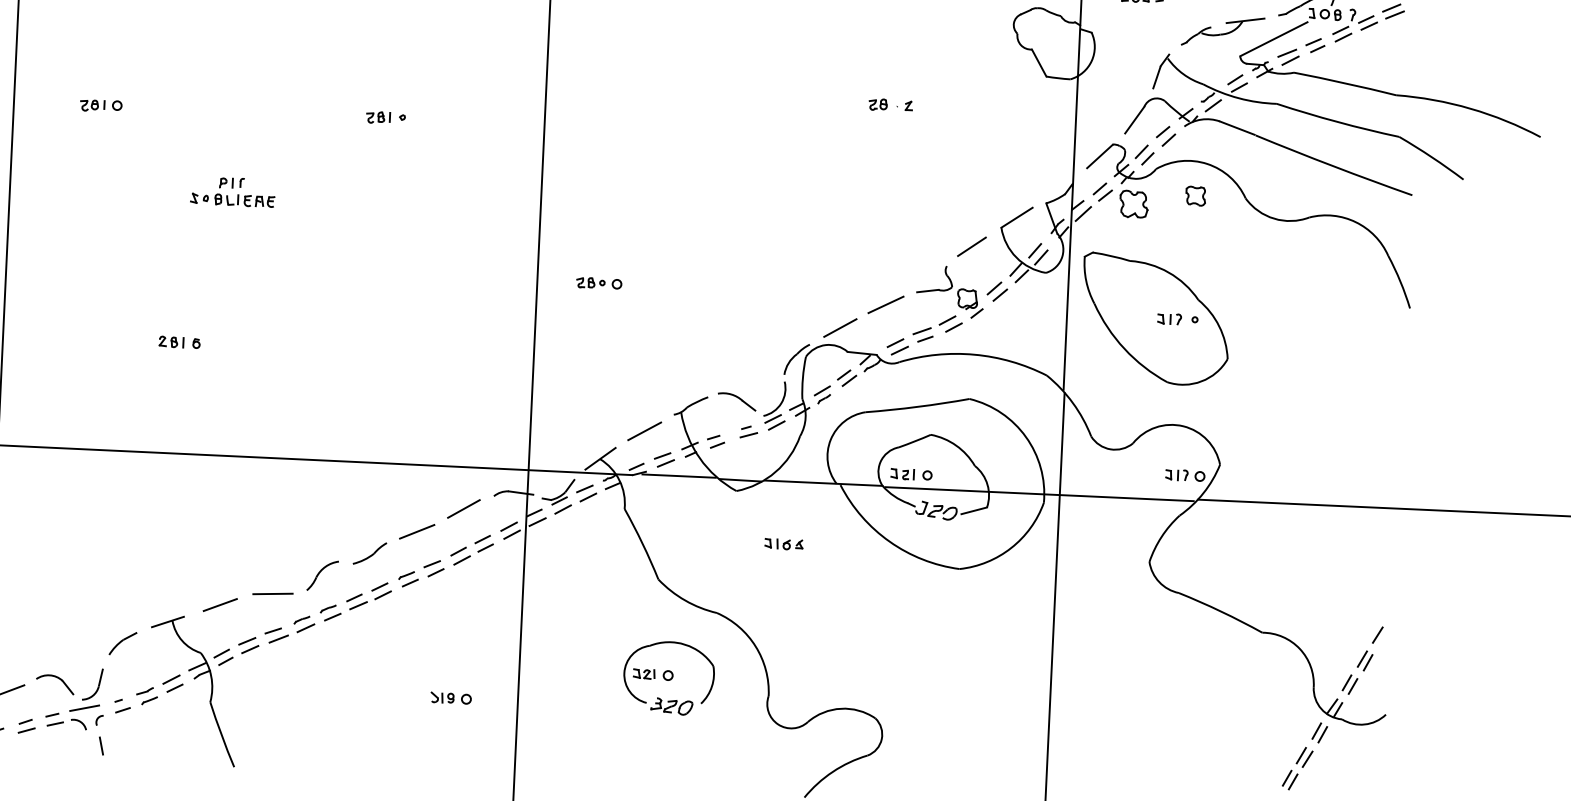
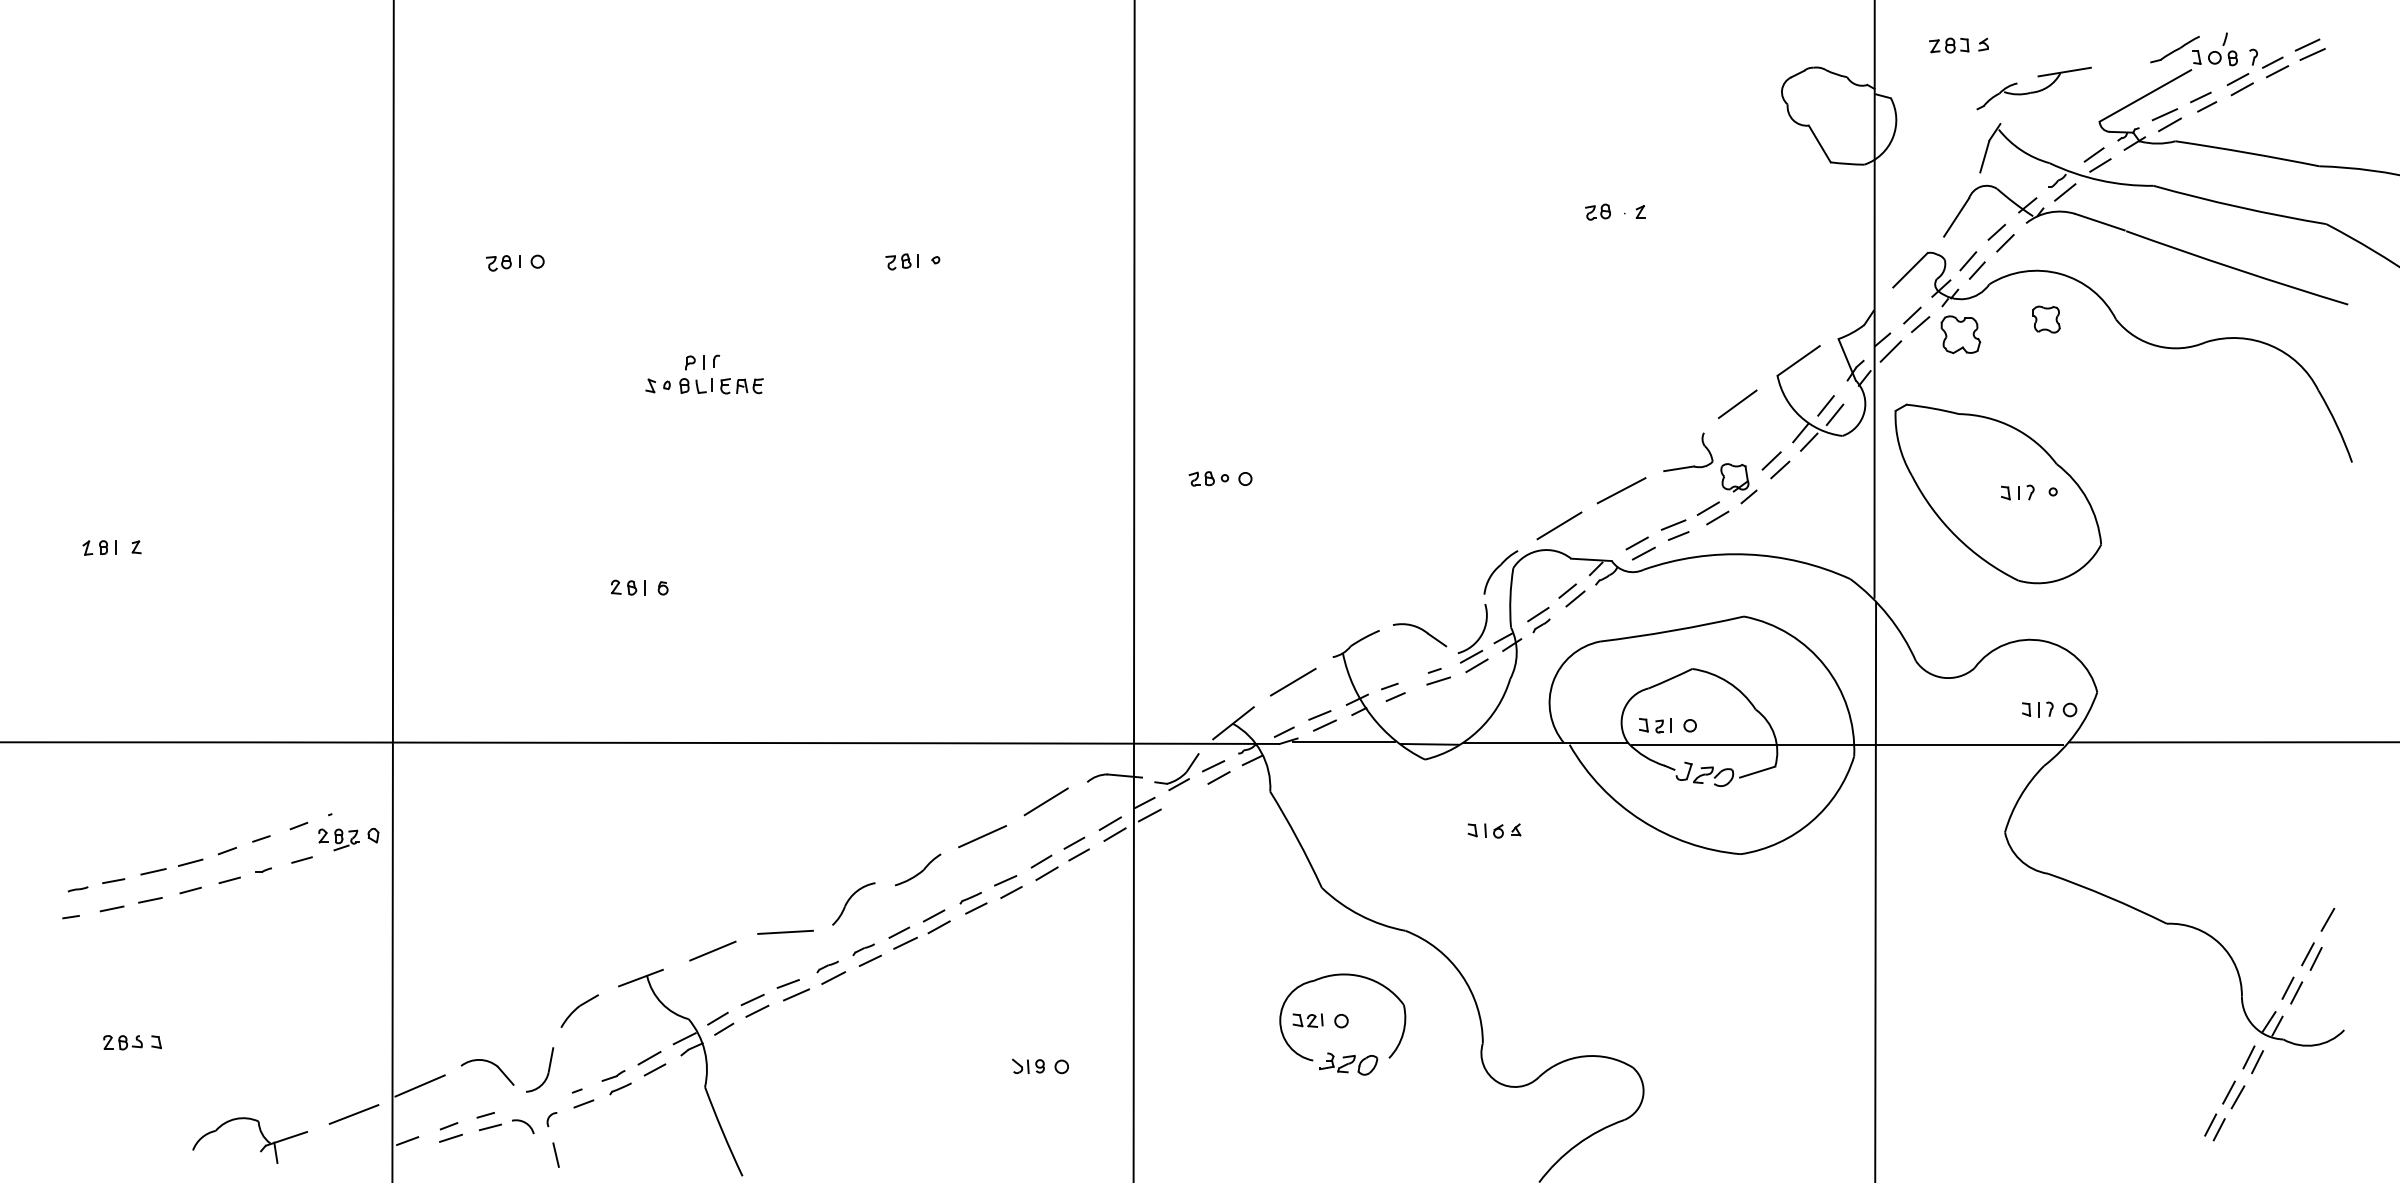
part: (1222, 31) -> (2033, 88), moved
line: (563, 509) -> (1184, 796), removed
line: (84, 708) -> (530, 1103), removed

